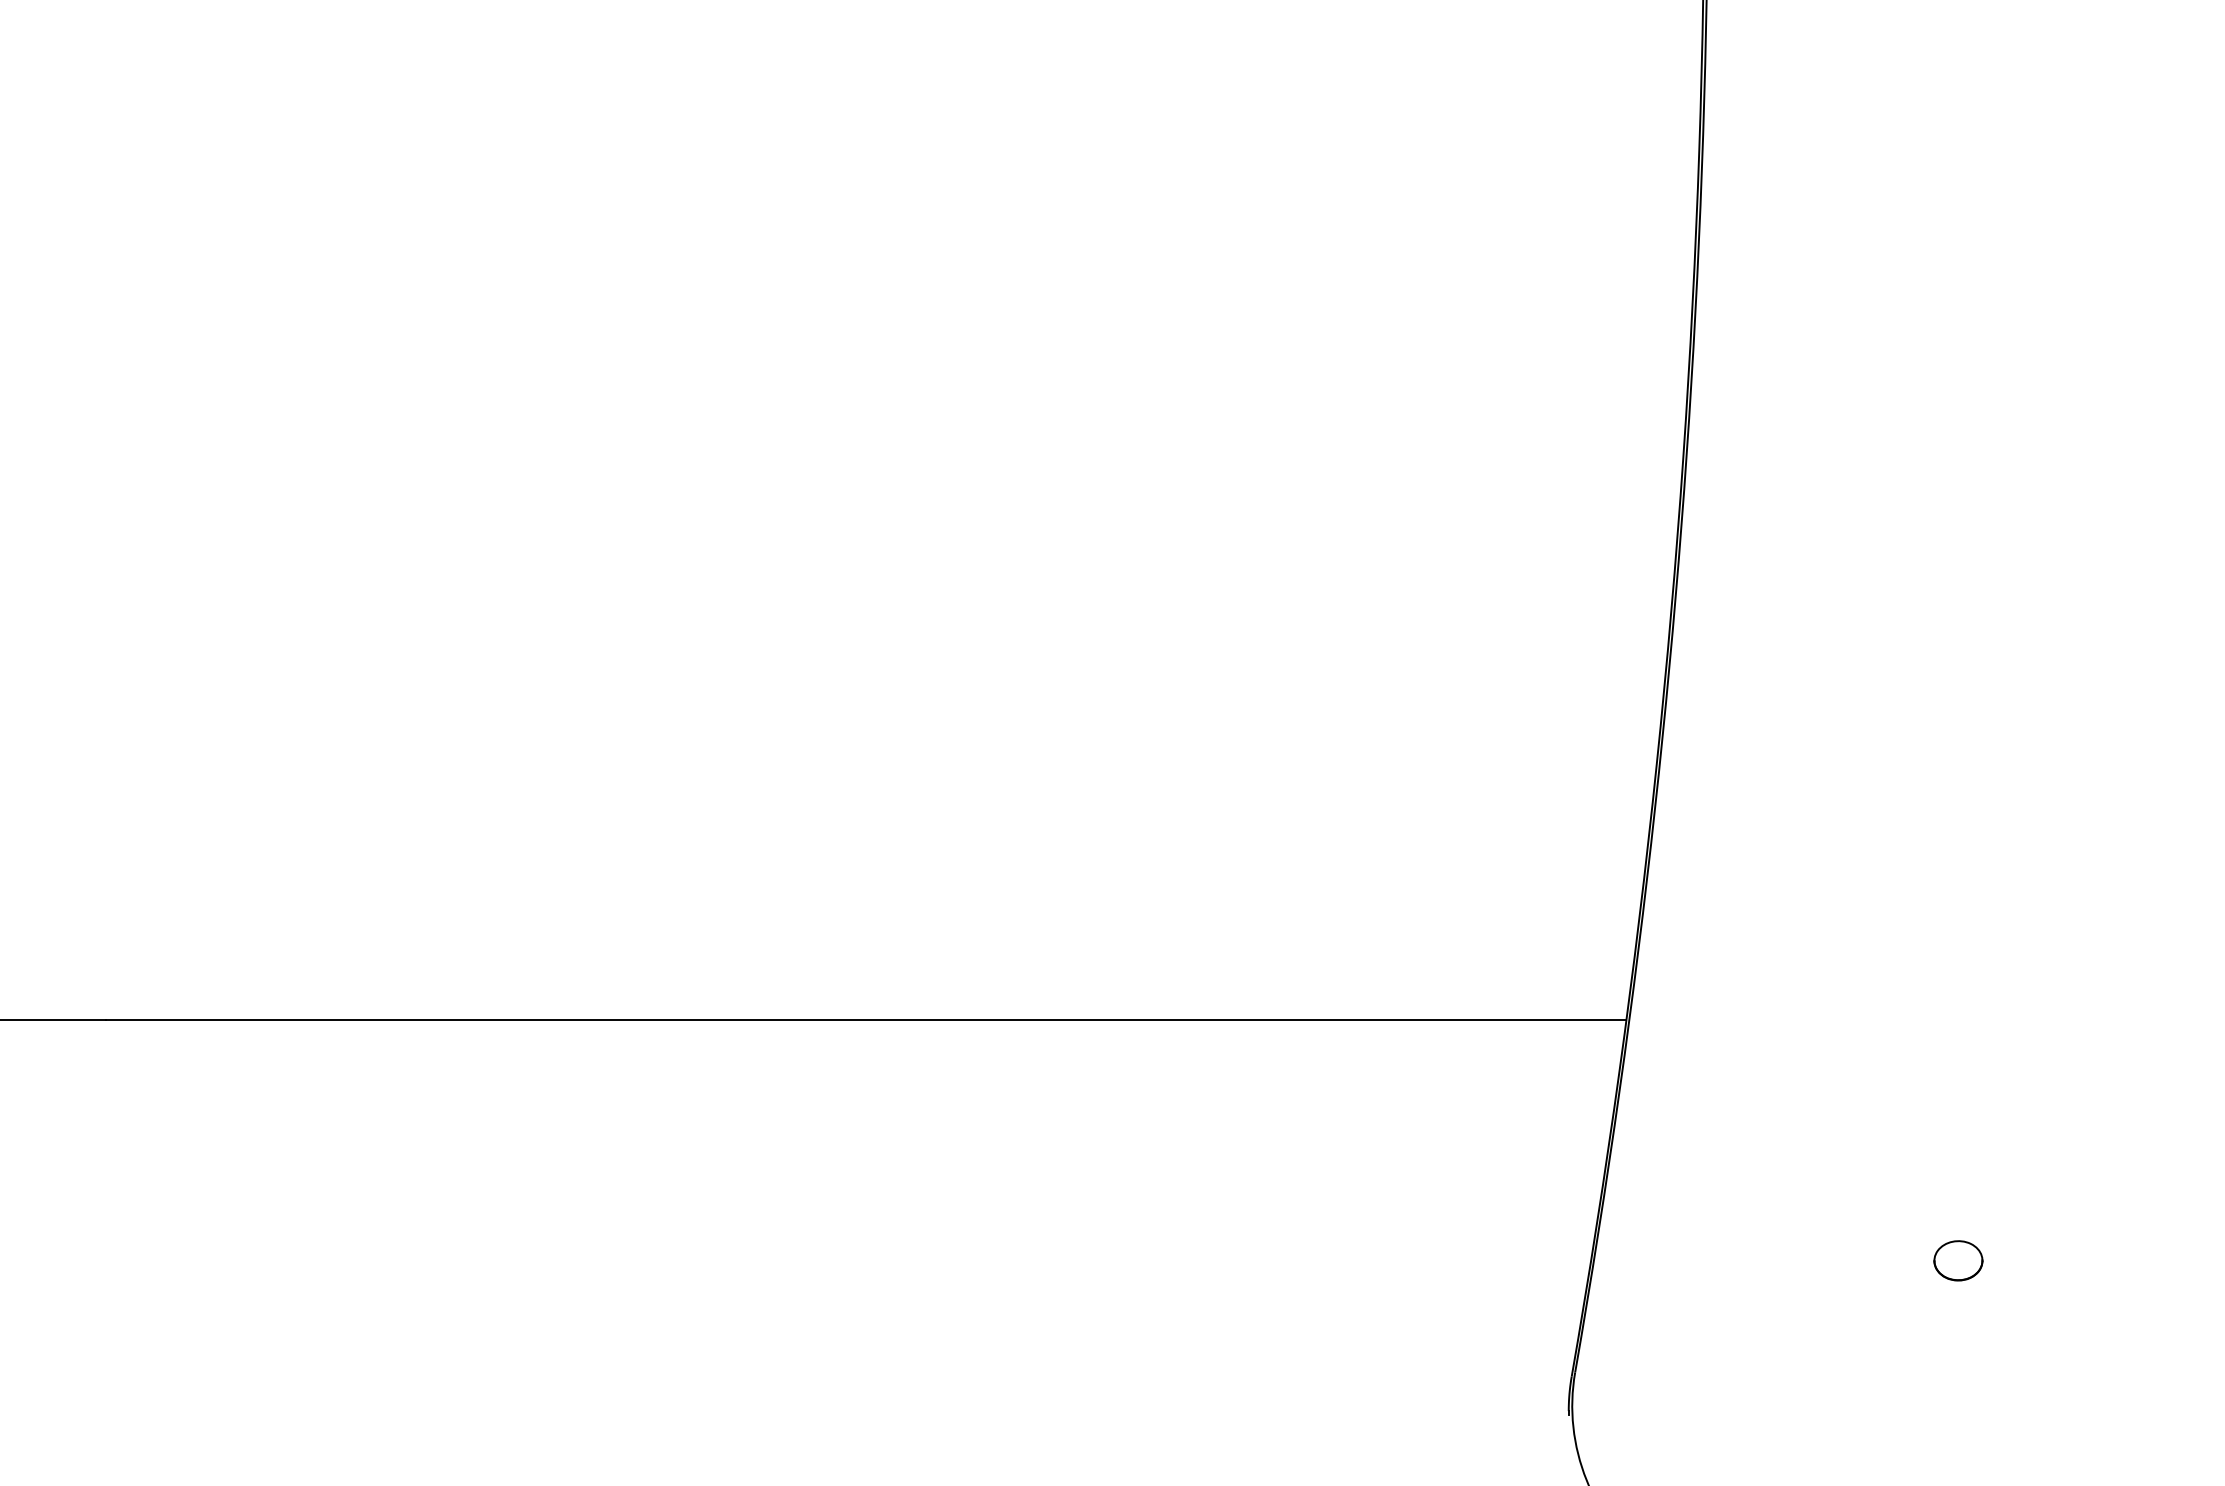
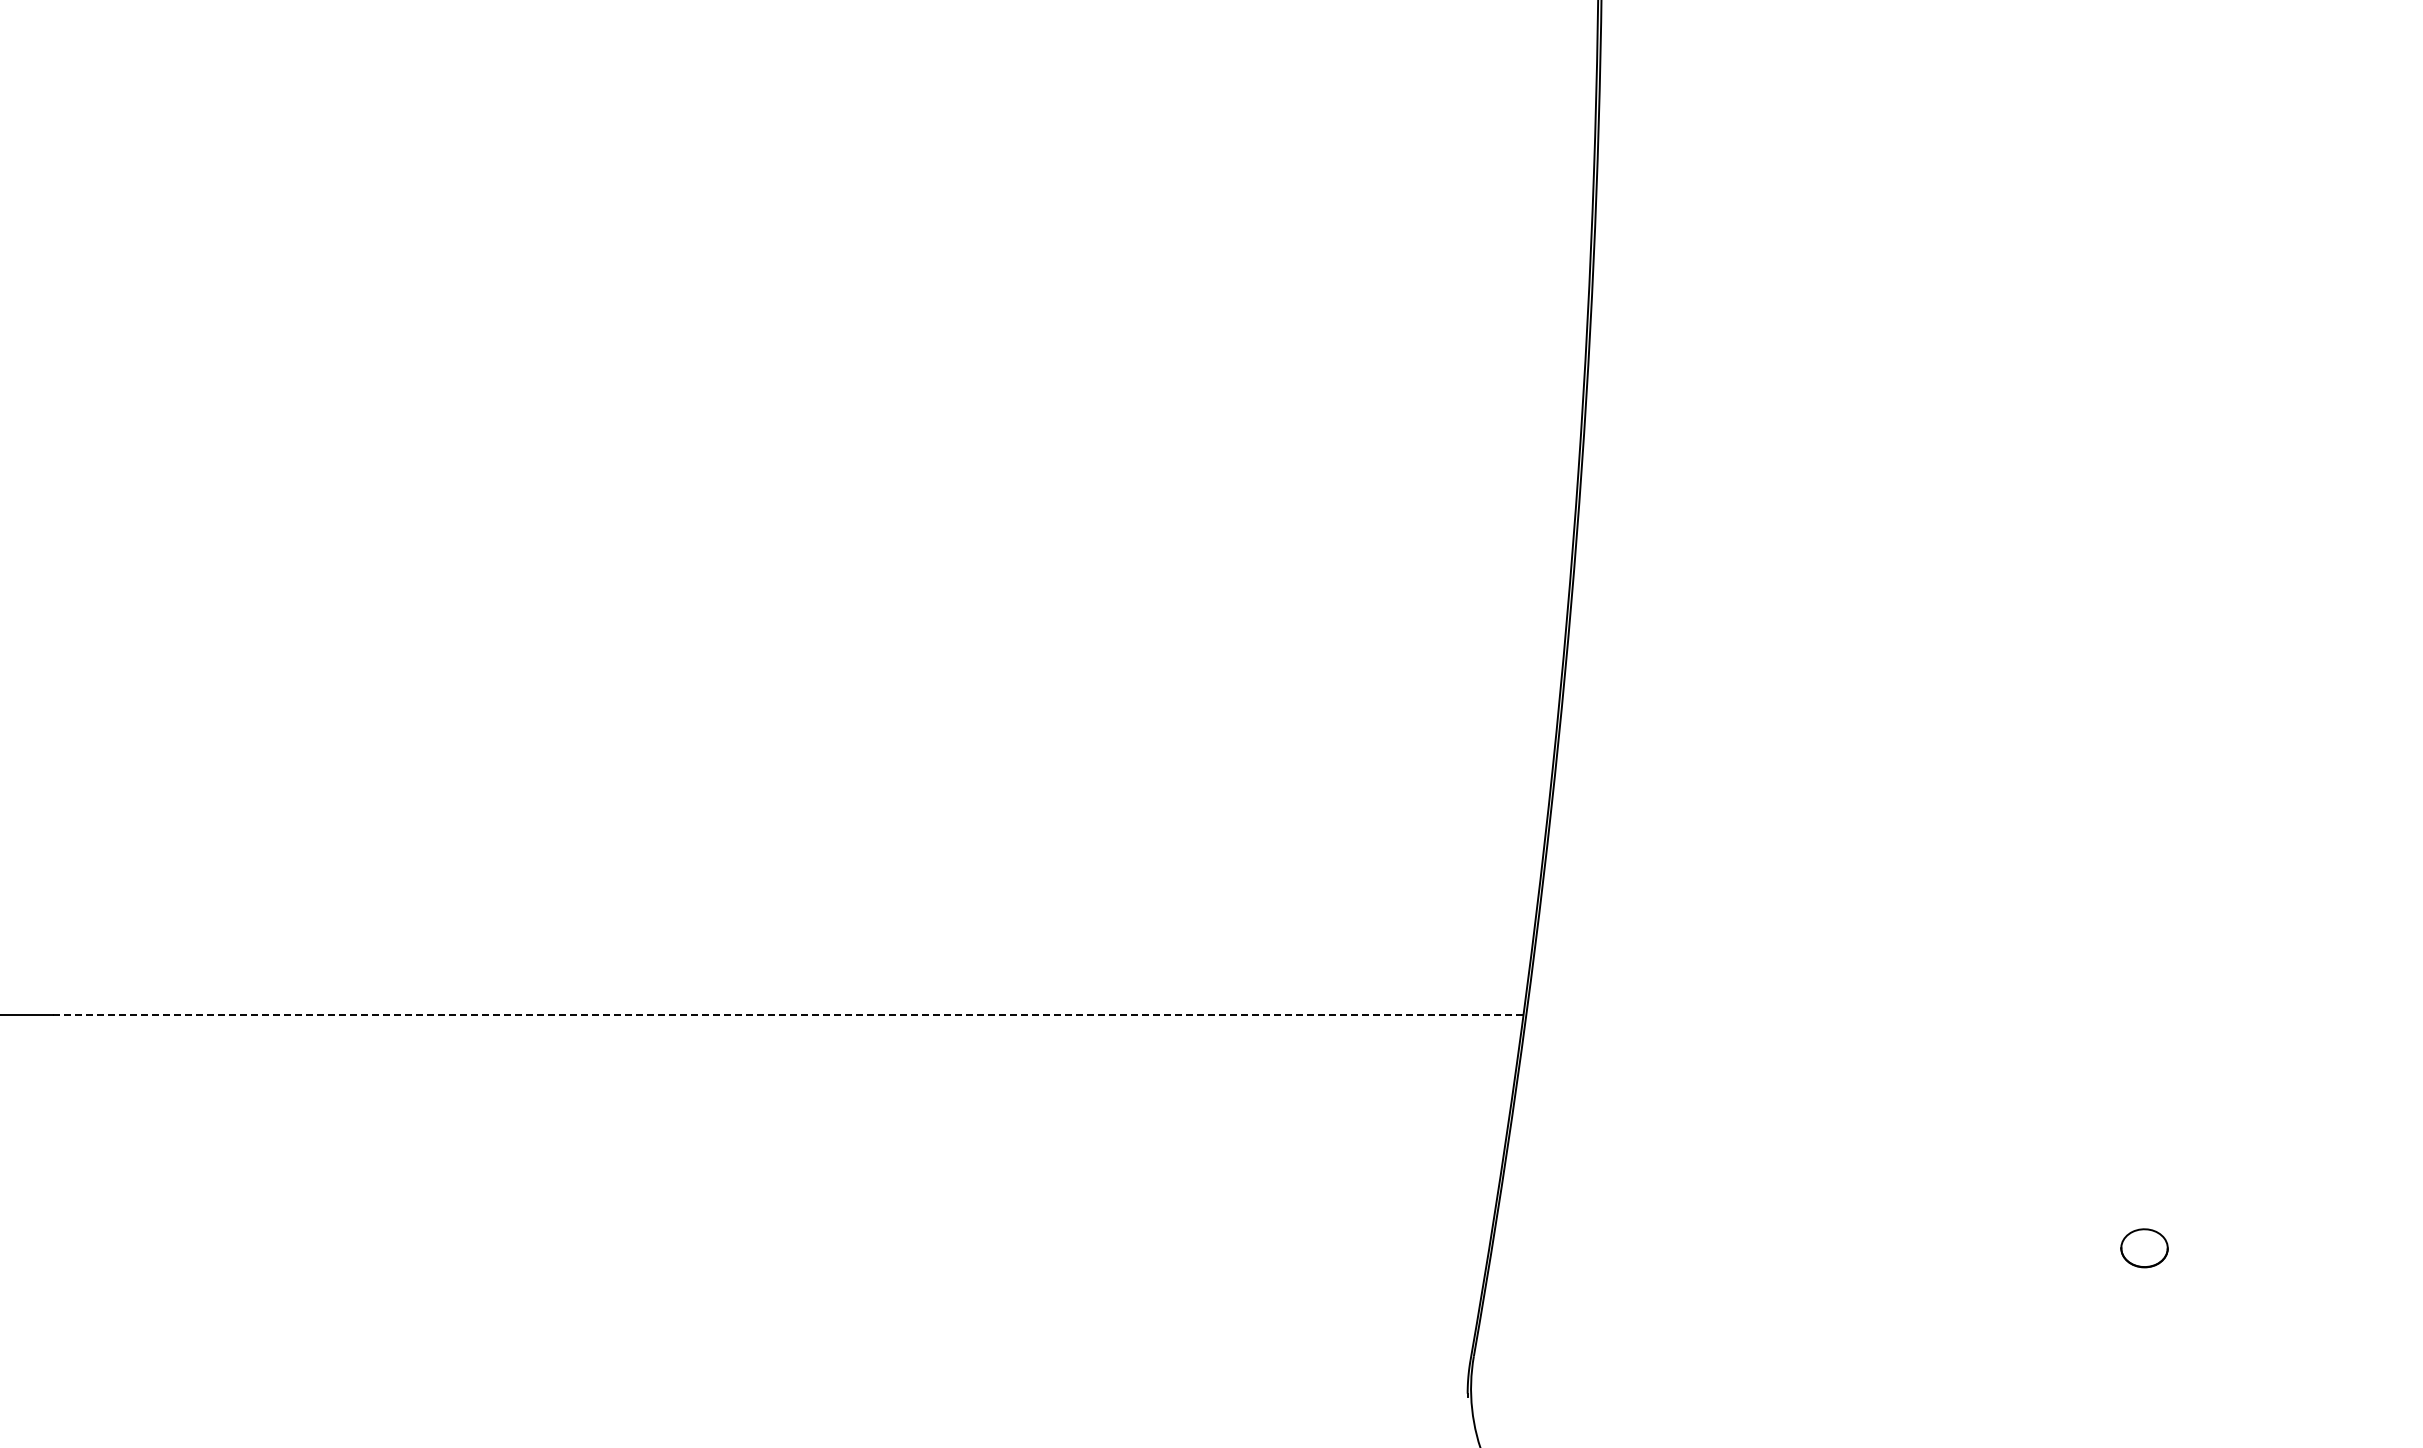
line: (865, 1020) -> (787, 1015), solid -> dashed
part: (1958, 1261) -> (1844, 1248), removed

